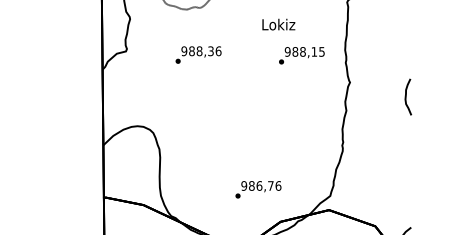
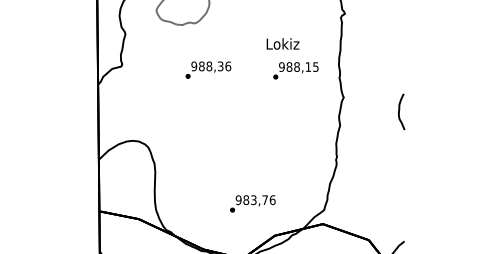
text: (278, 24) -> (282, 43), moved
text: (198, 54) -> (208, 69), moved
text: (259, 185) -> (253, 199), 986,76 -> 983,76

